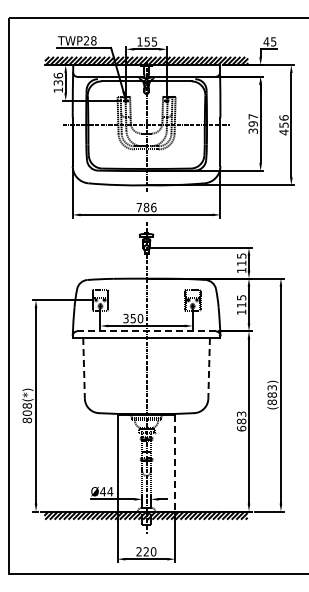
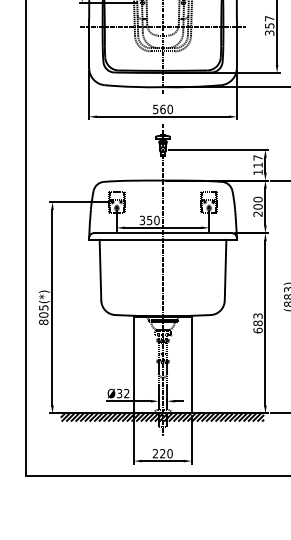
text: (252, 123) -> (268, 25), 397 -> 357
text: (146, 207) -> (162, 109), 786 -> 560
text: (241, 255) -> (257, 157), 115 -> 117
text: (241, 304) -> (257, 206), 115 -> 200
line: (147, 331) -> (163, 233), dashed -> solid
line: (84, 368) -> (100, 270), dashed -> solid
line: (209, 368) -> (225, 270), dashed -> solid
text: (26, 405) -> (42, 307), 808(*) -> 805(*)
line: (175, 463) -> (191, 365), dashed -> solid
text: (106, 491) -> (122, 393), Ø44 -> Ø32

